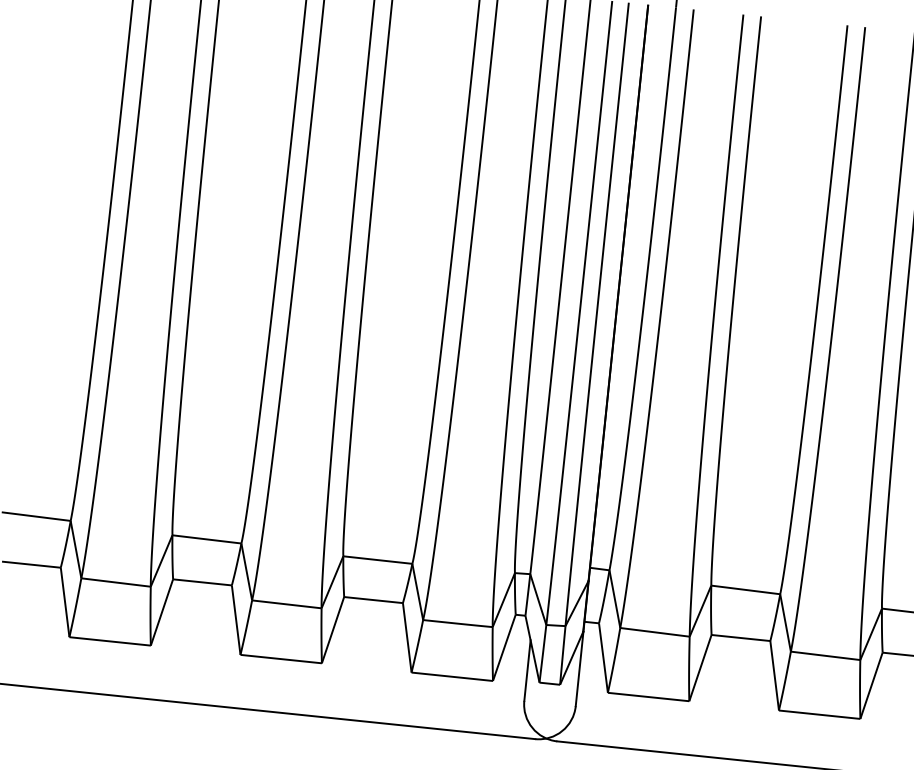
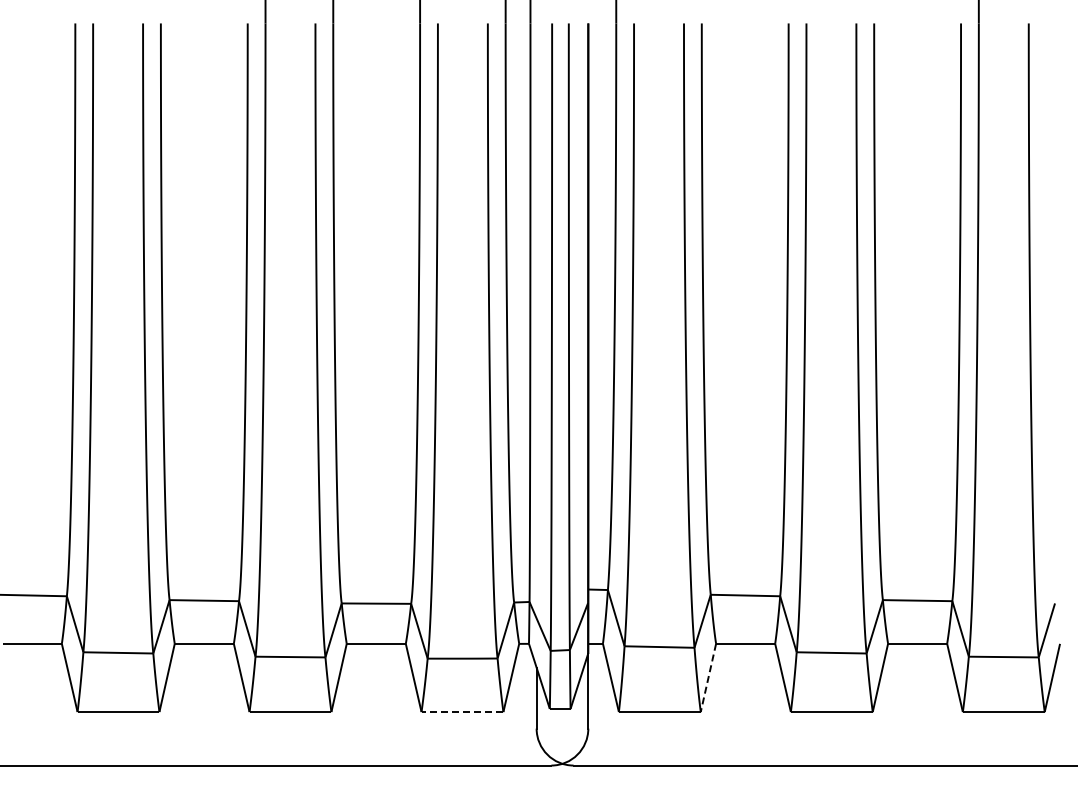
line: (700, 667) -> (708, 677), solid -> dashed
line: (453, 677) -> (463, 712), solid -> dashed

